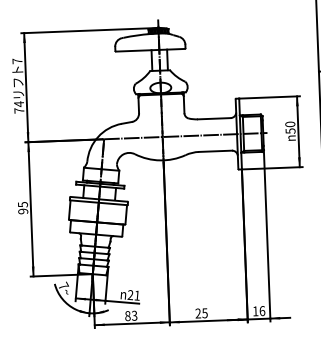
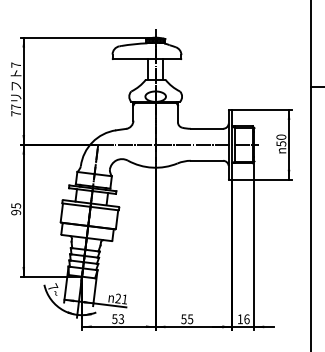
text: (18, 104) -> (15, 107), 74 -> 77
text: (197, 313) -> (183, 319), 25 -> 55
text: (127, 315) -> (114, 318), 83 -> 53

